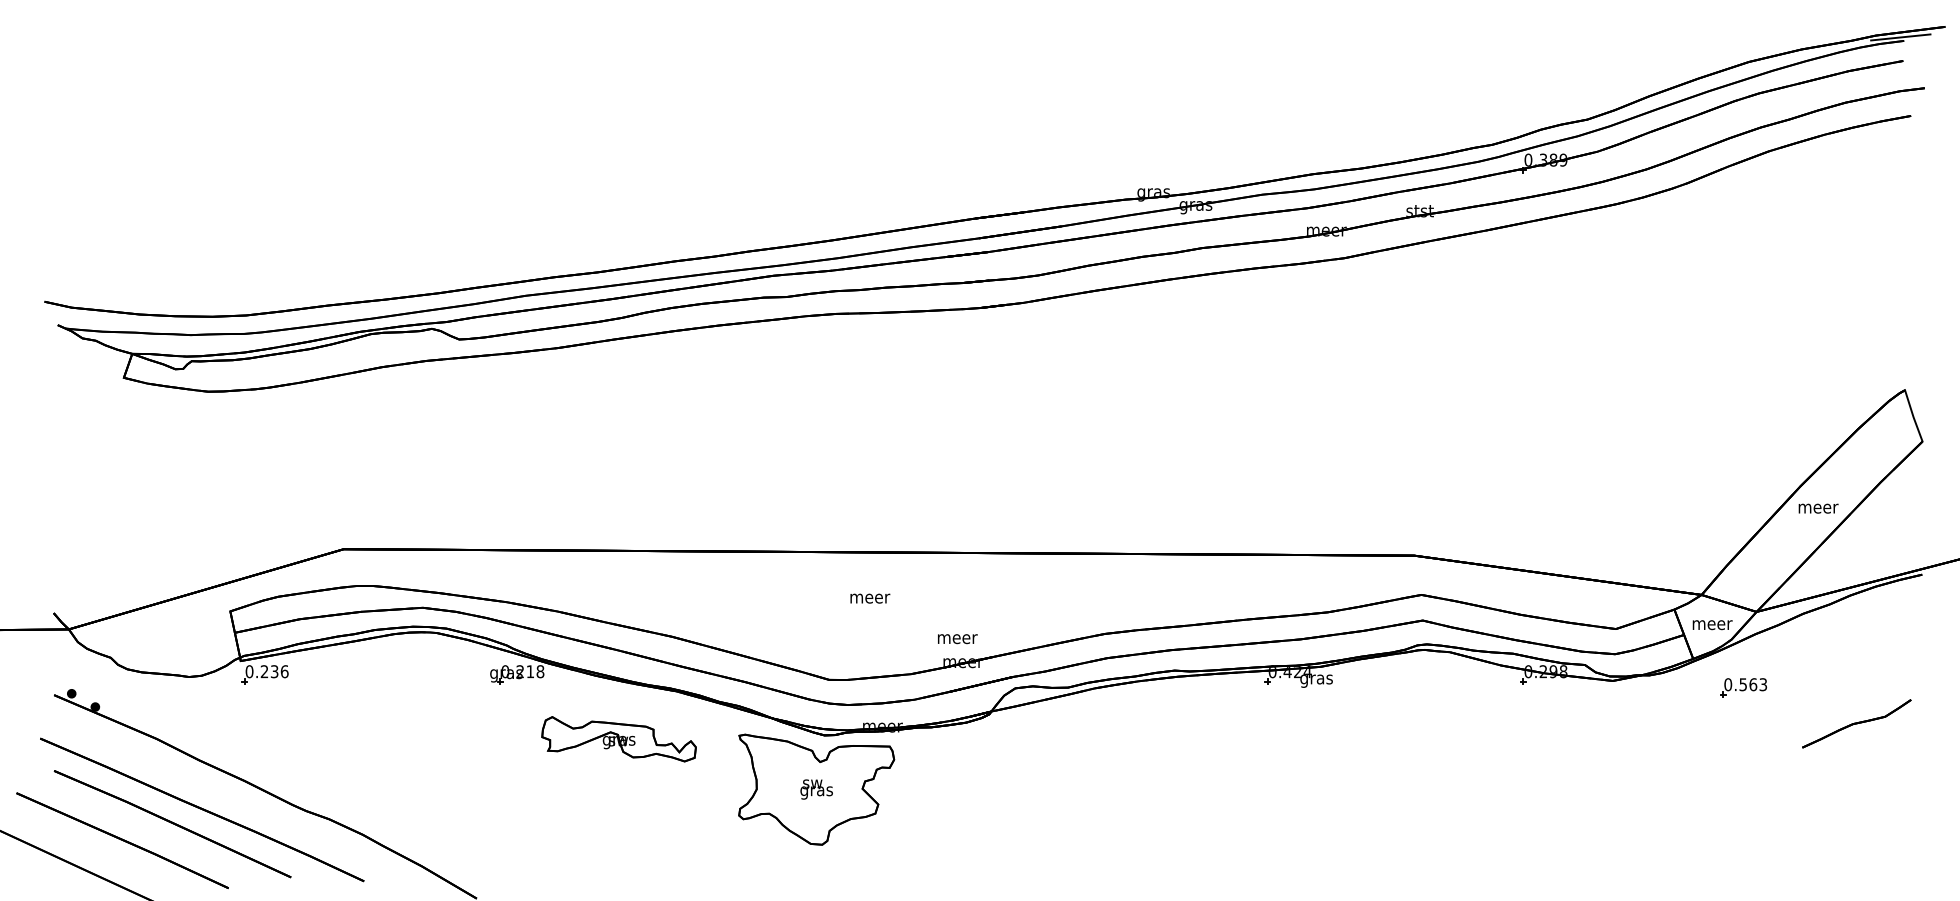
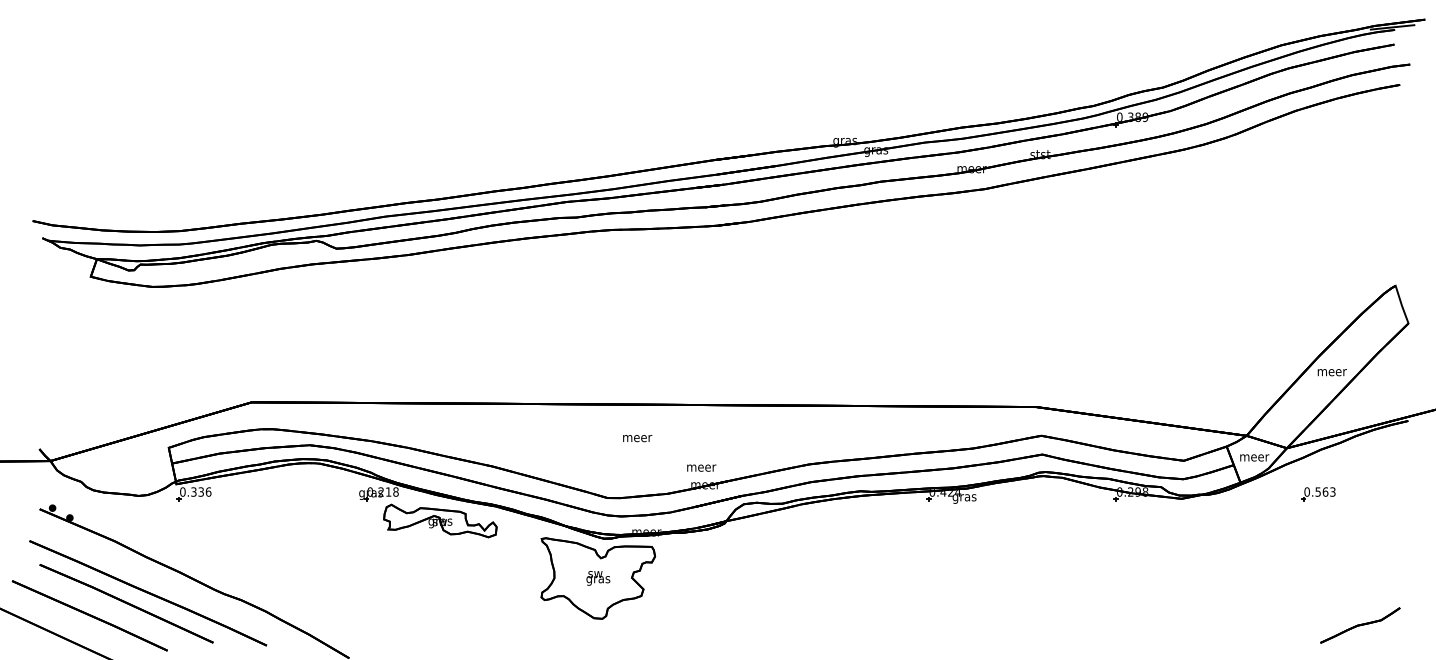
text: (264, 671) -> (193, 491), 0.236 -> 0.336
part: (1743, 687) -> (1318, 494), moved
part: (1856, 723) -> (1360, 625), moved
part: (618, 739) -> (439, 521), moved

